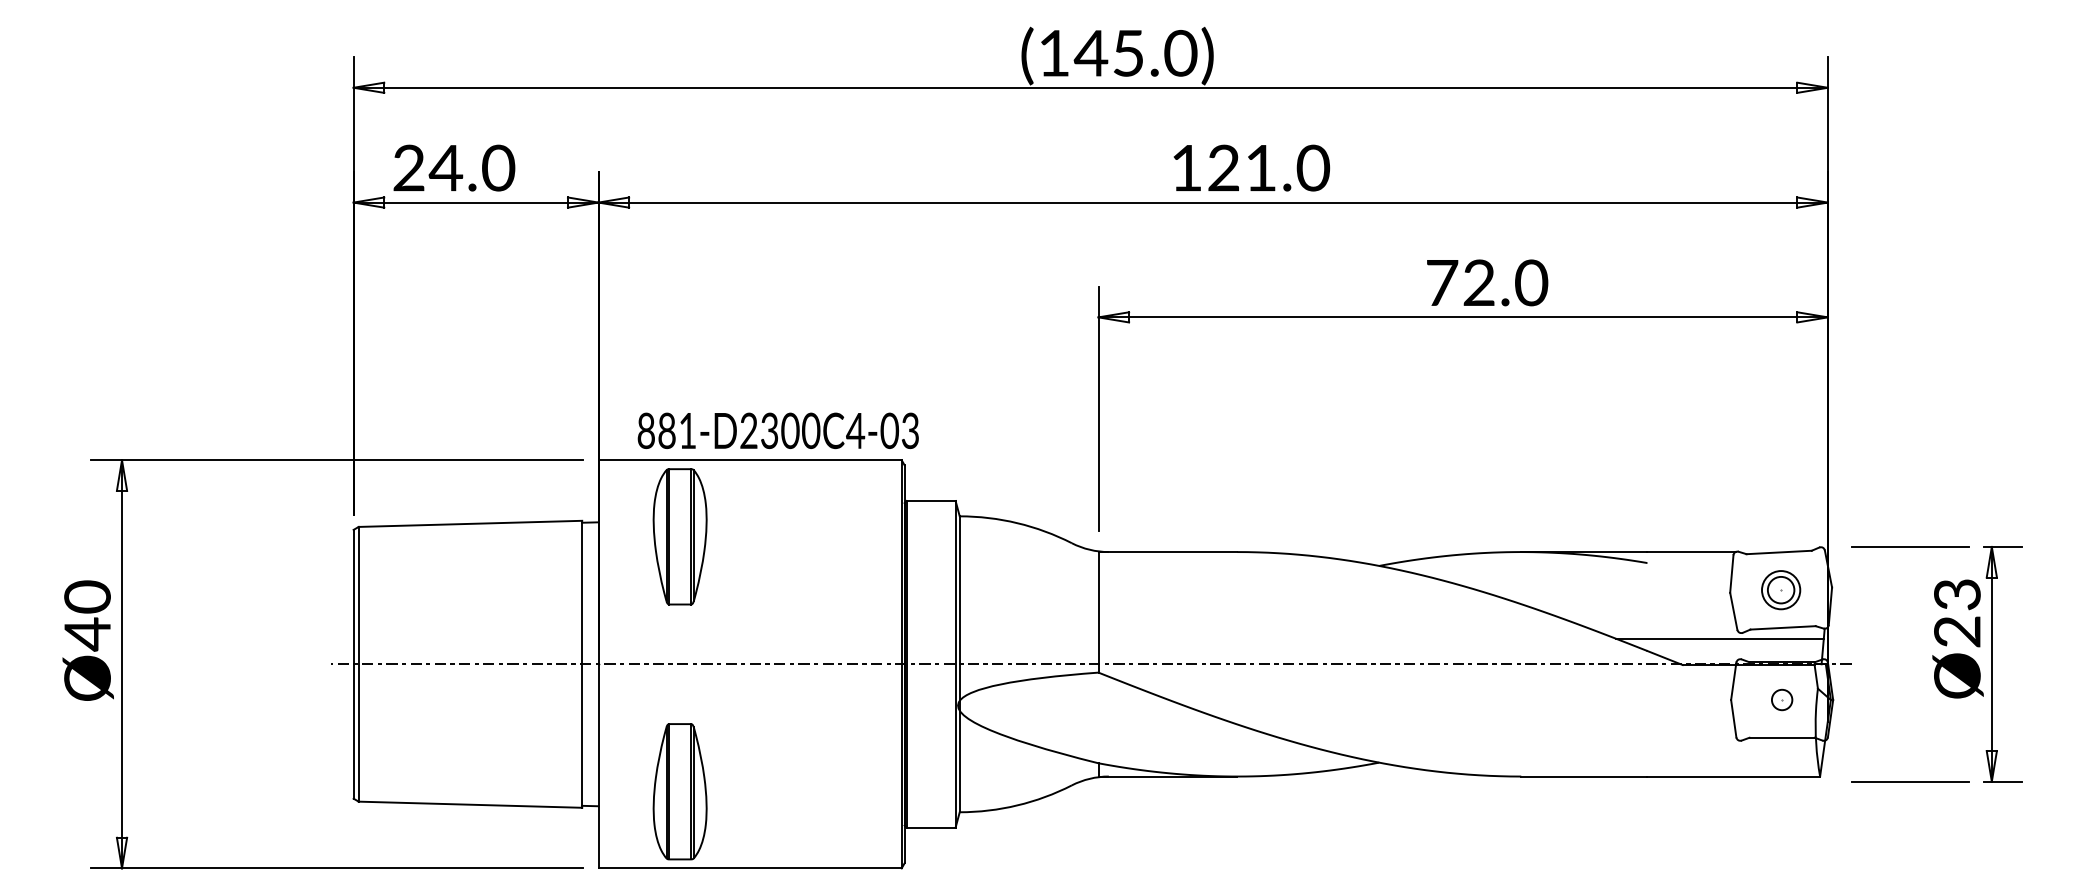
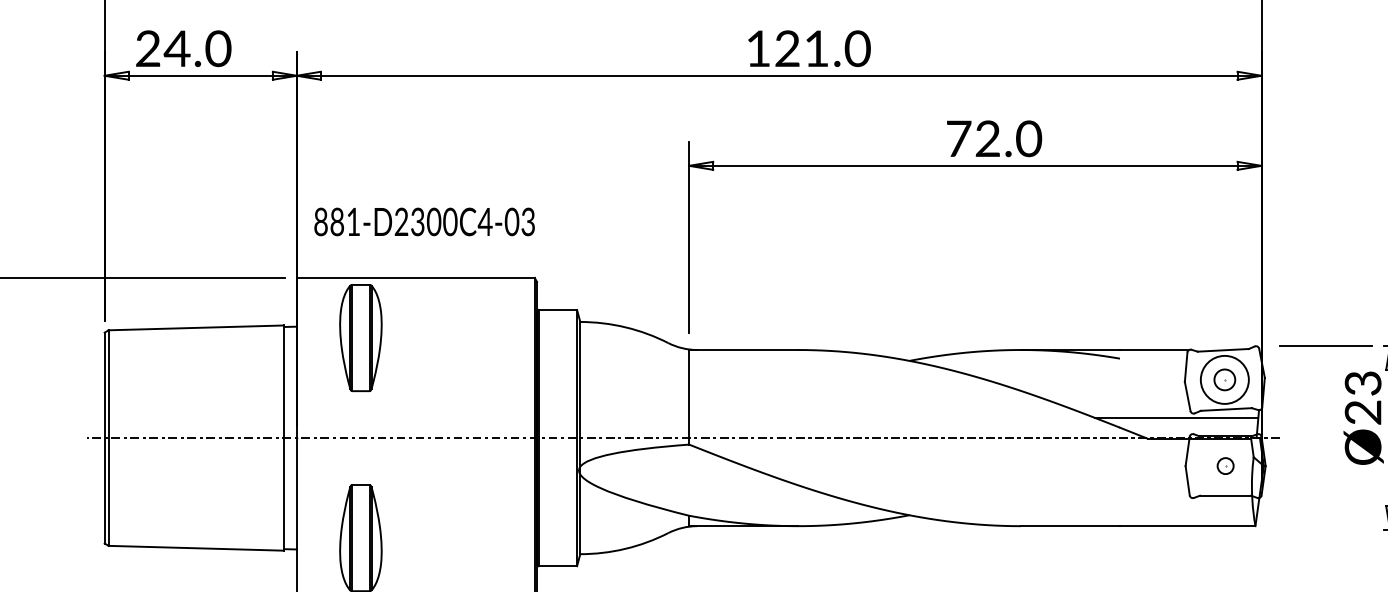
text: (777, 430) -> (423, 221), moved
circle: (1781, 590) -> (1225, 380), size x1.6
line: (1909, 781) -> (1325, 530), removed

